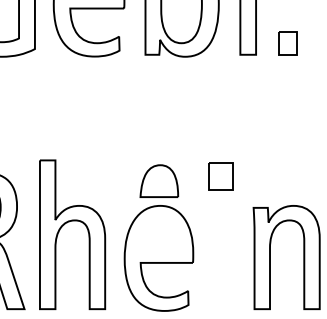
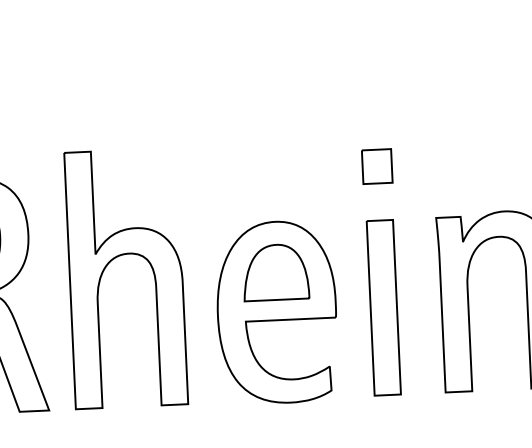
part: (220, 176) -> (376, 166), size x0.71
part: (159, 180) -> (276, 271), moved
part: (220, 258) -> (383, 307), added

